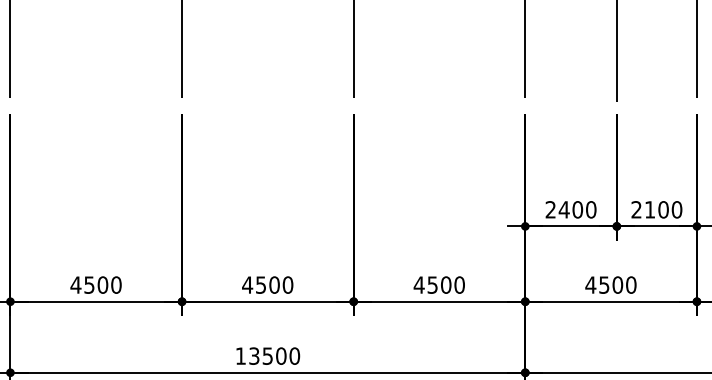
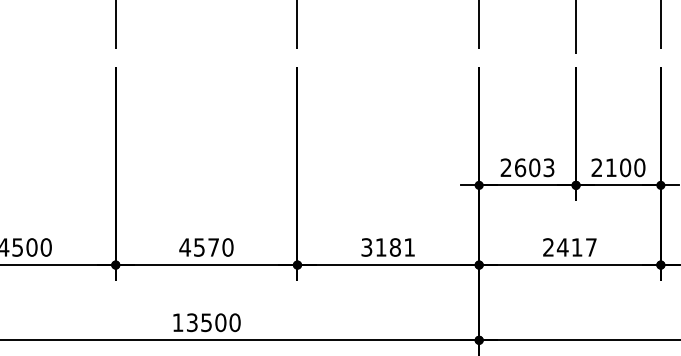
text: (577, 209) -> (534, 167), 2400 -> 2603
text: (274, 284) -> (213, 246), 4500 -> 4570
text: (438, 284) -> (387, 246), 4500 -> 3181
text: (610, 284) -> (569, 246), 4500 -> 2417

